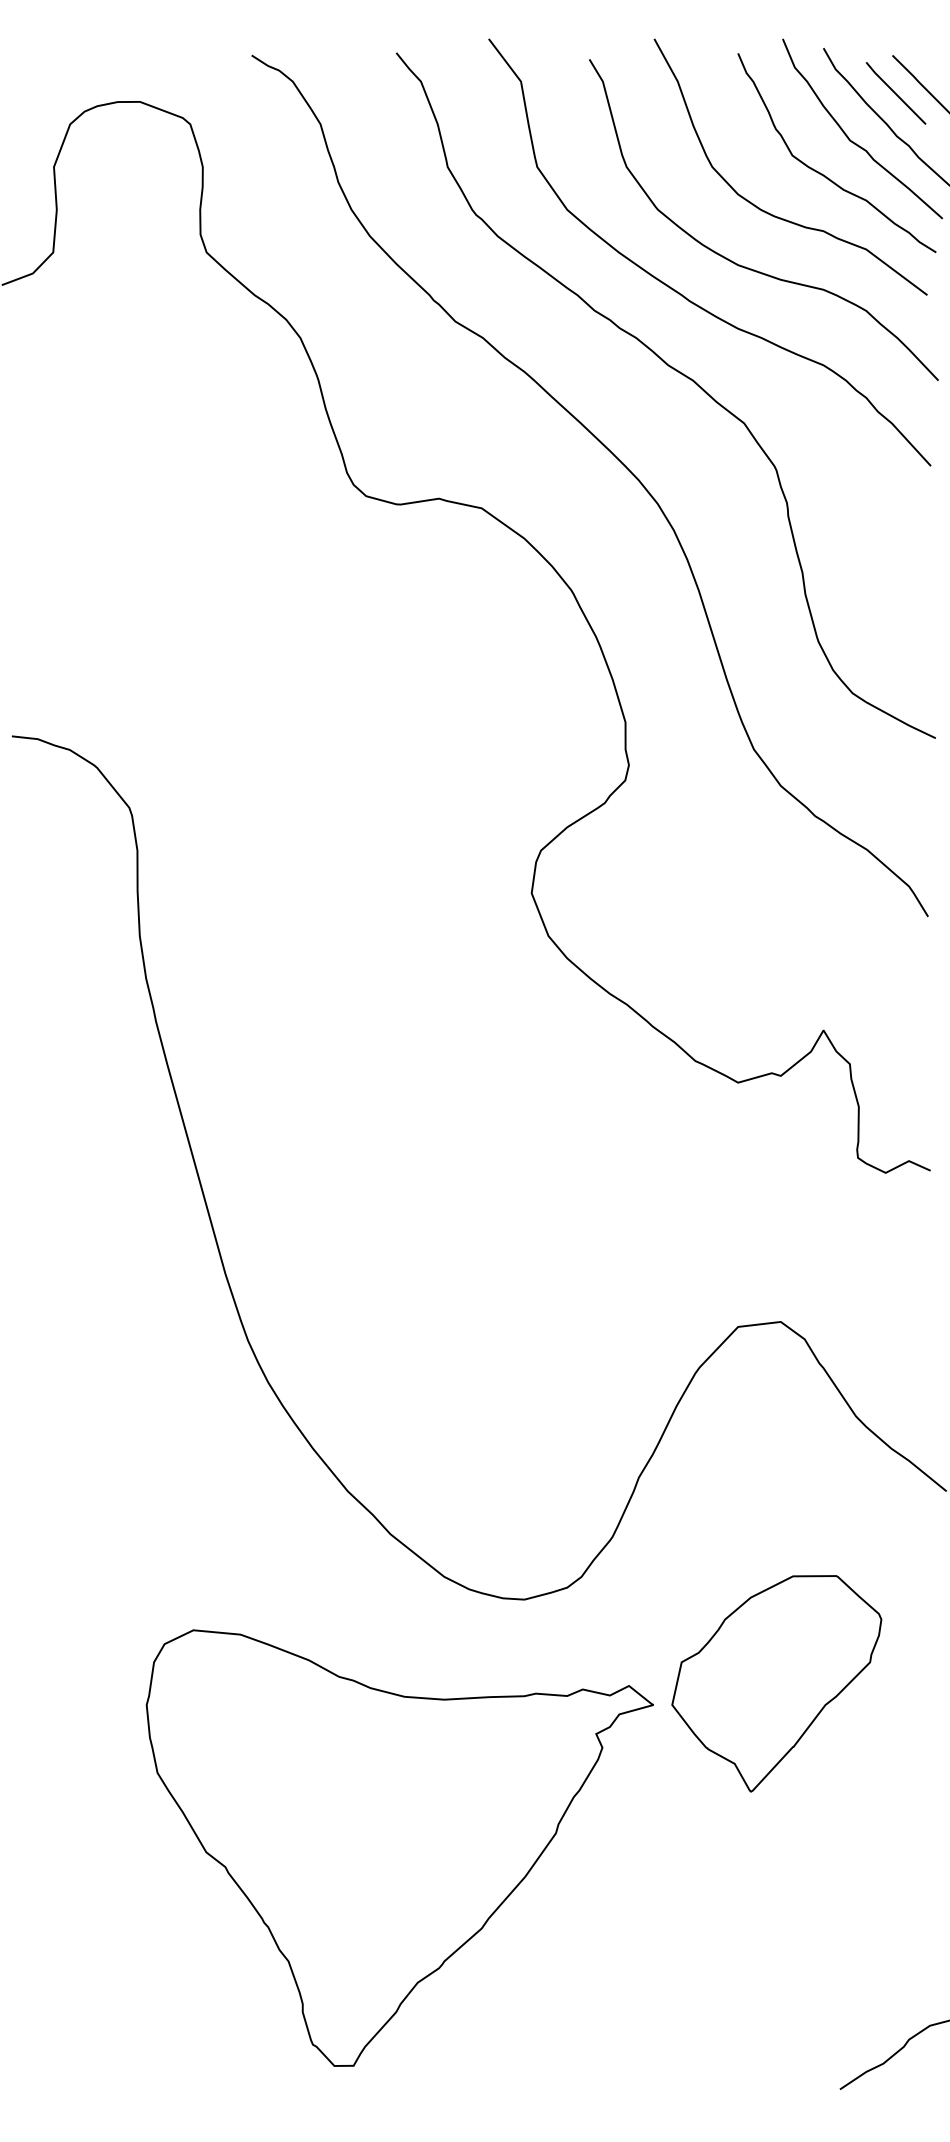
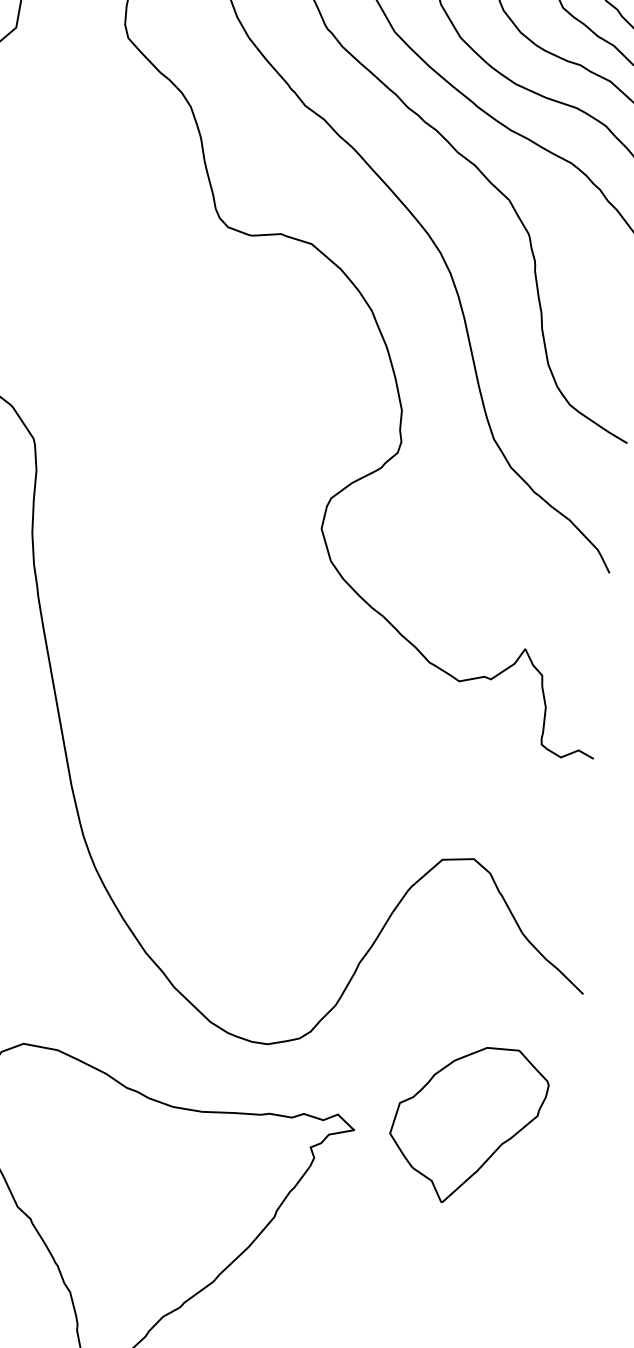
part: (776, 1683) -> (467, 1125), moved

